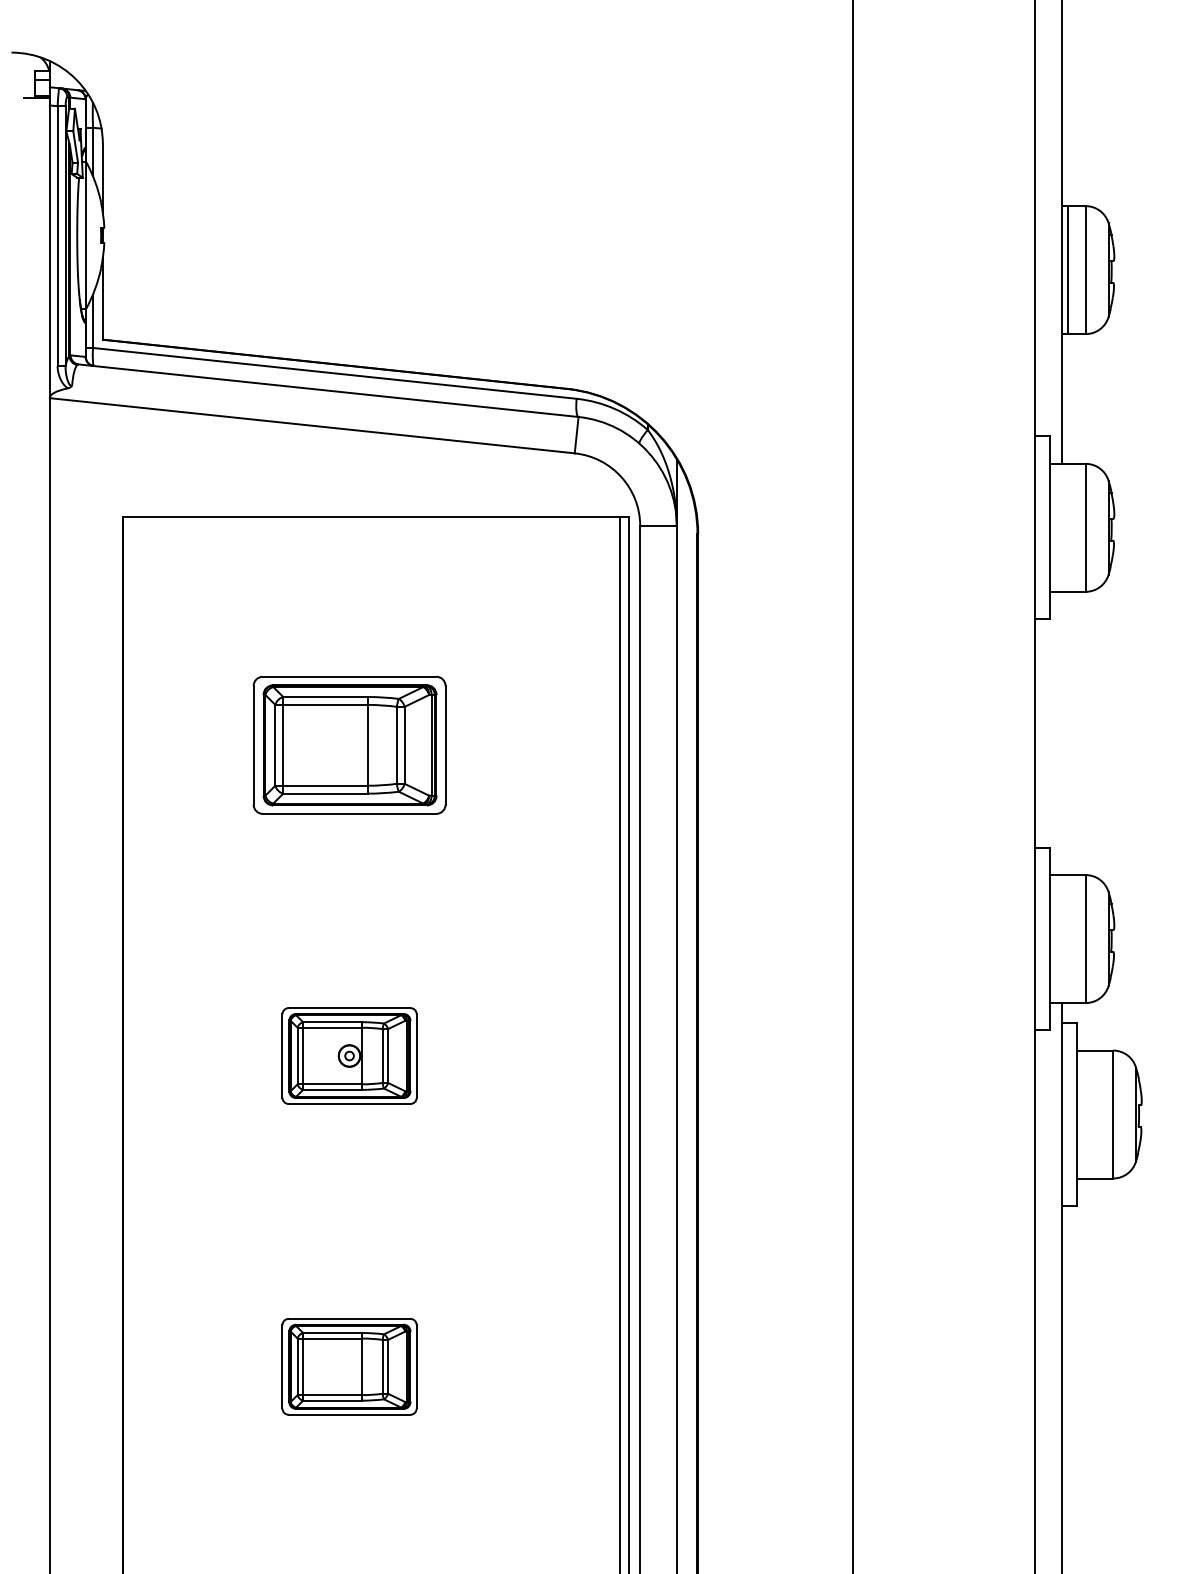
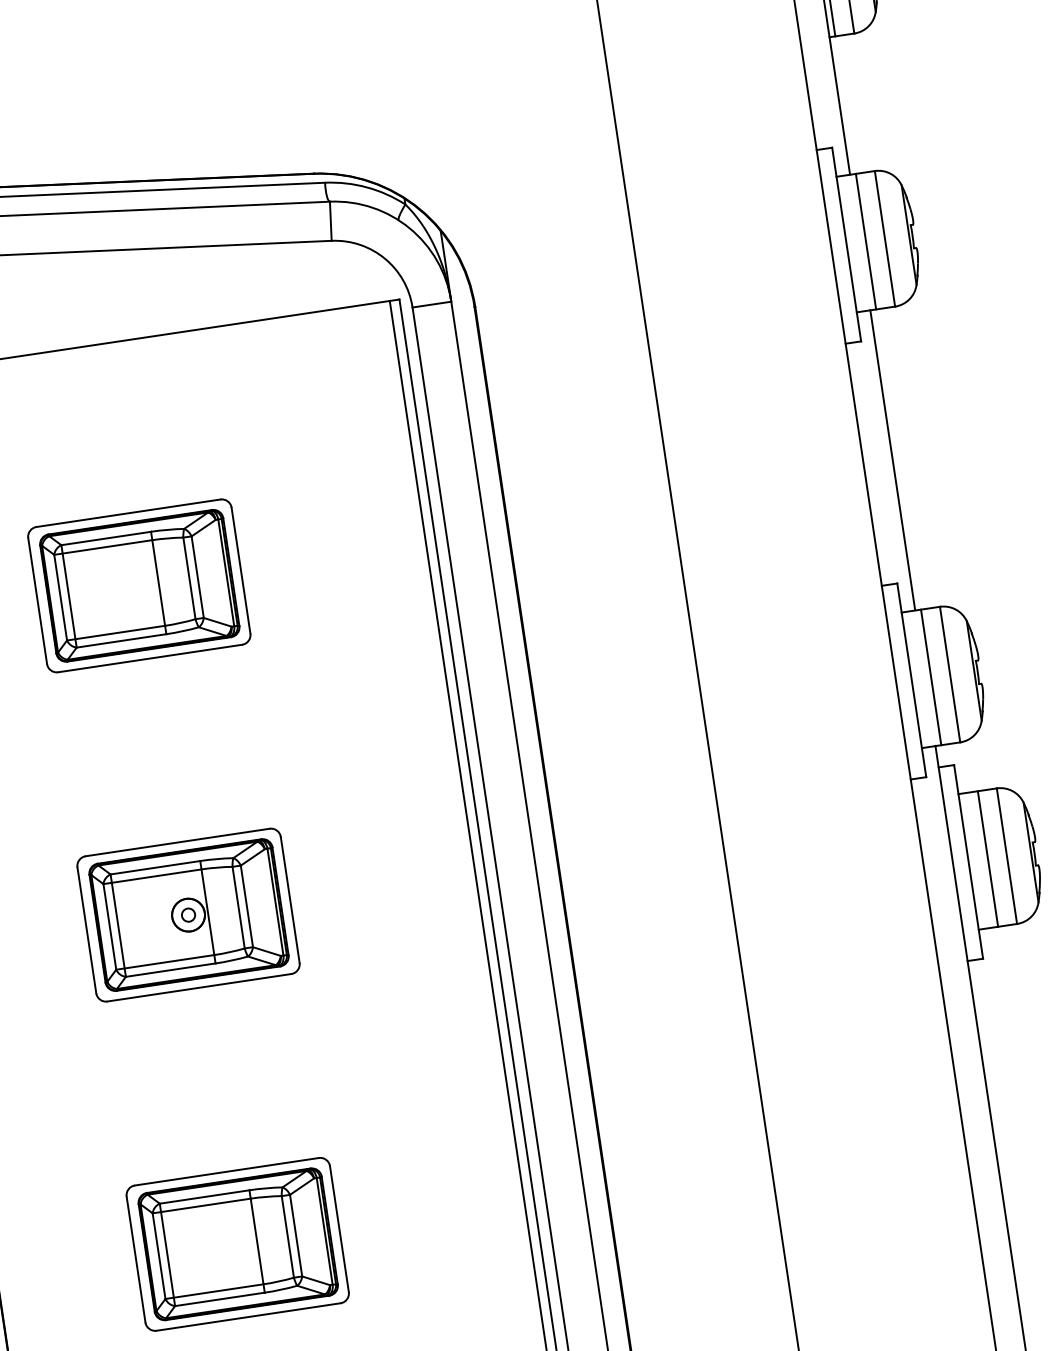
line: (1067, 527) -> (865, 241), added
line: (1062, 732) -> (892, 459), added
line: (1067, 939) -> (930, 677), added
part: (349, 1055) -> (188, 914), size x1.43
line: (1095, 1114) -> (988, 858), added
part: (349, 1366) -> (237, 1244), size x1.43

